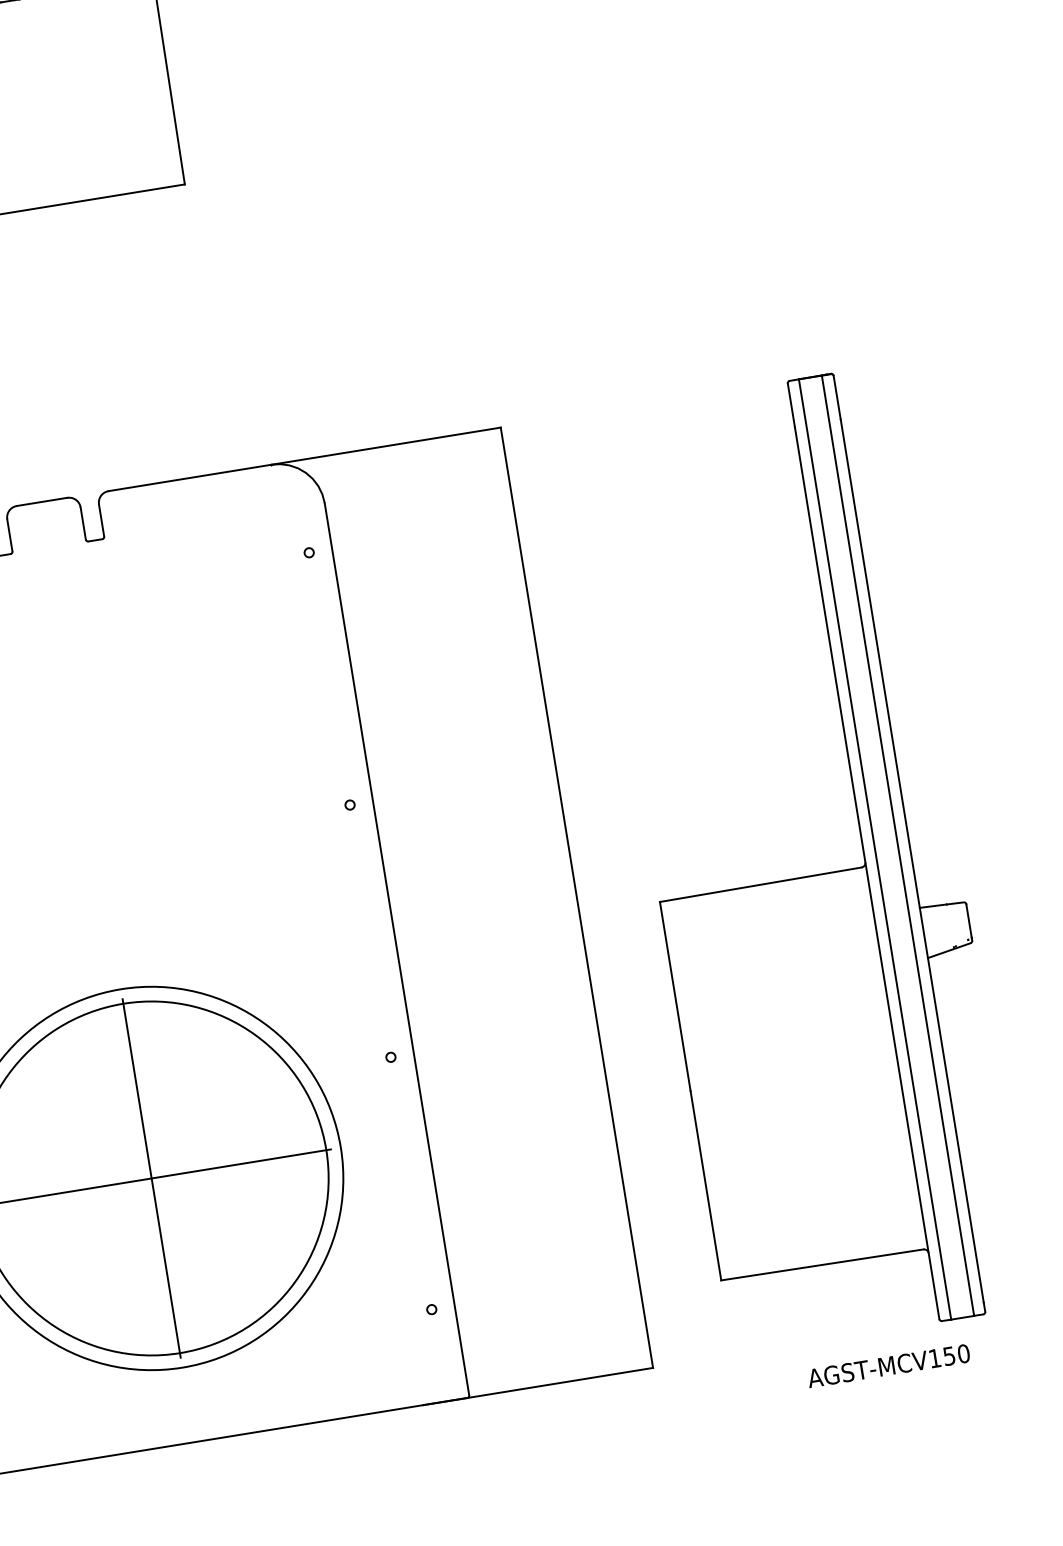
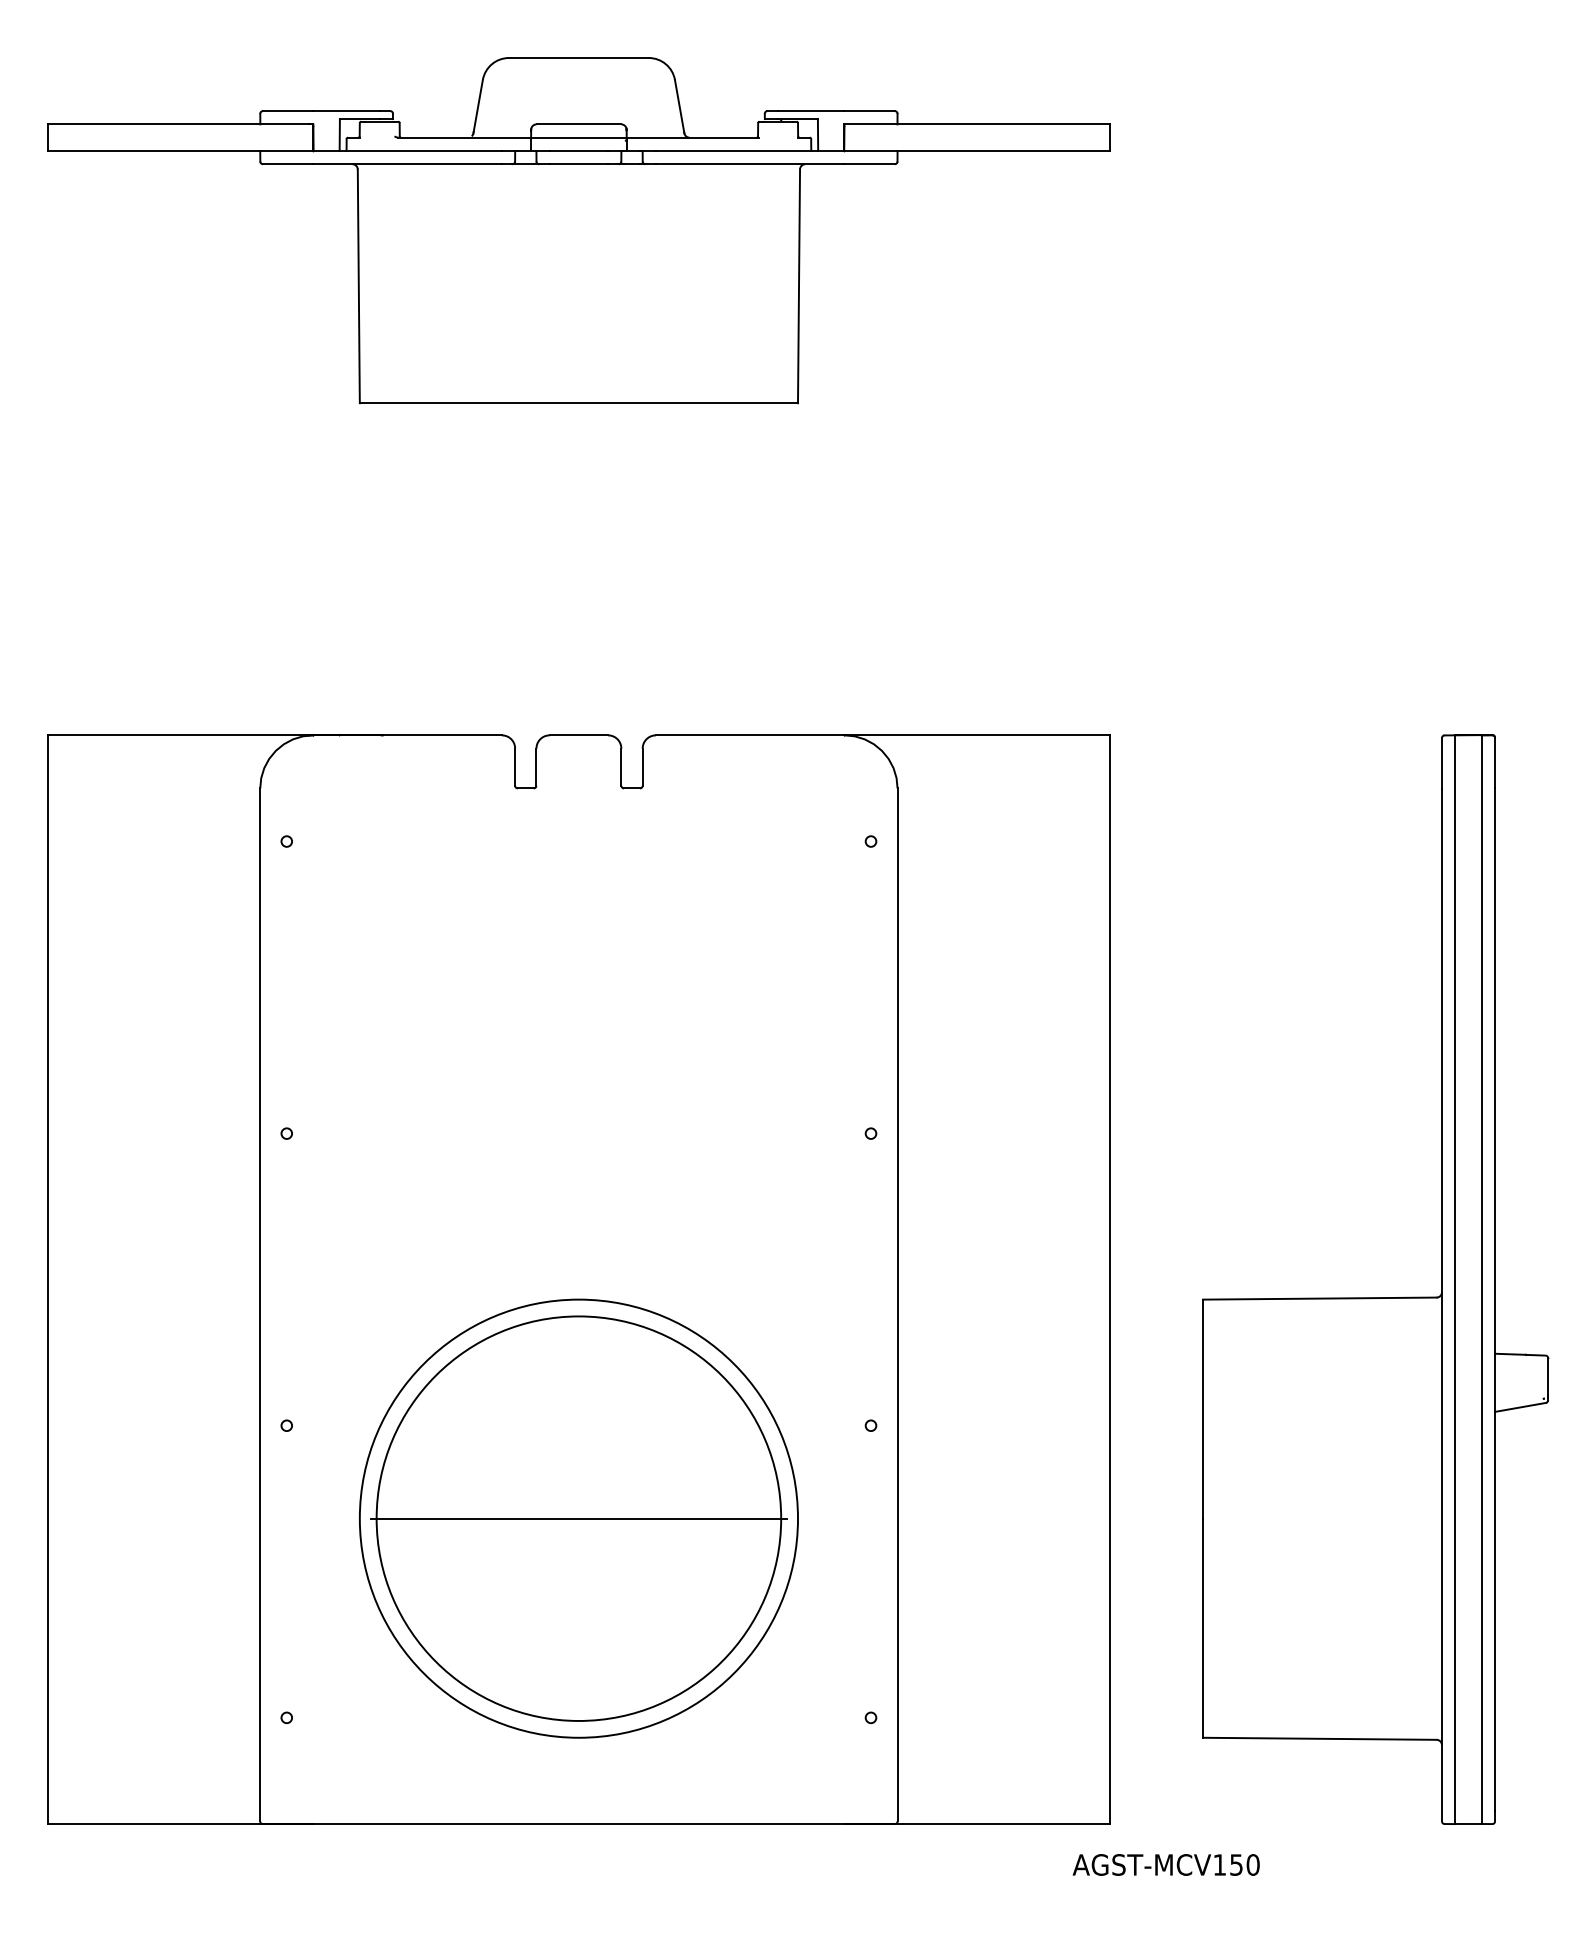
line: (151, 1178) -> (578, 1518), removed
text: (888, 1365) -> (1165, 1864), moved

